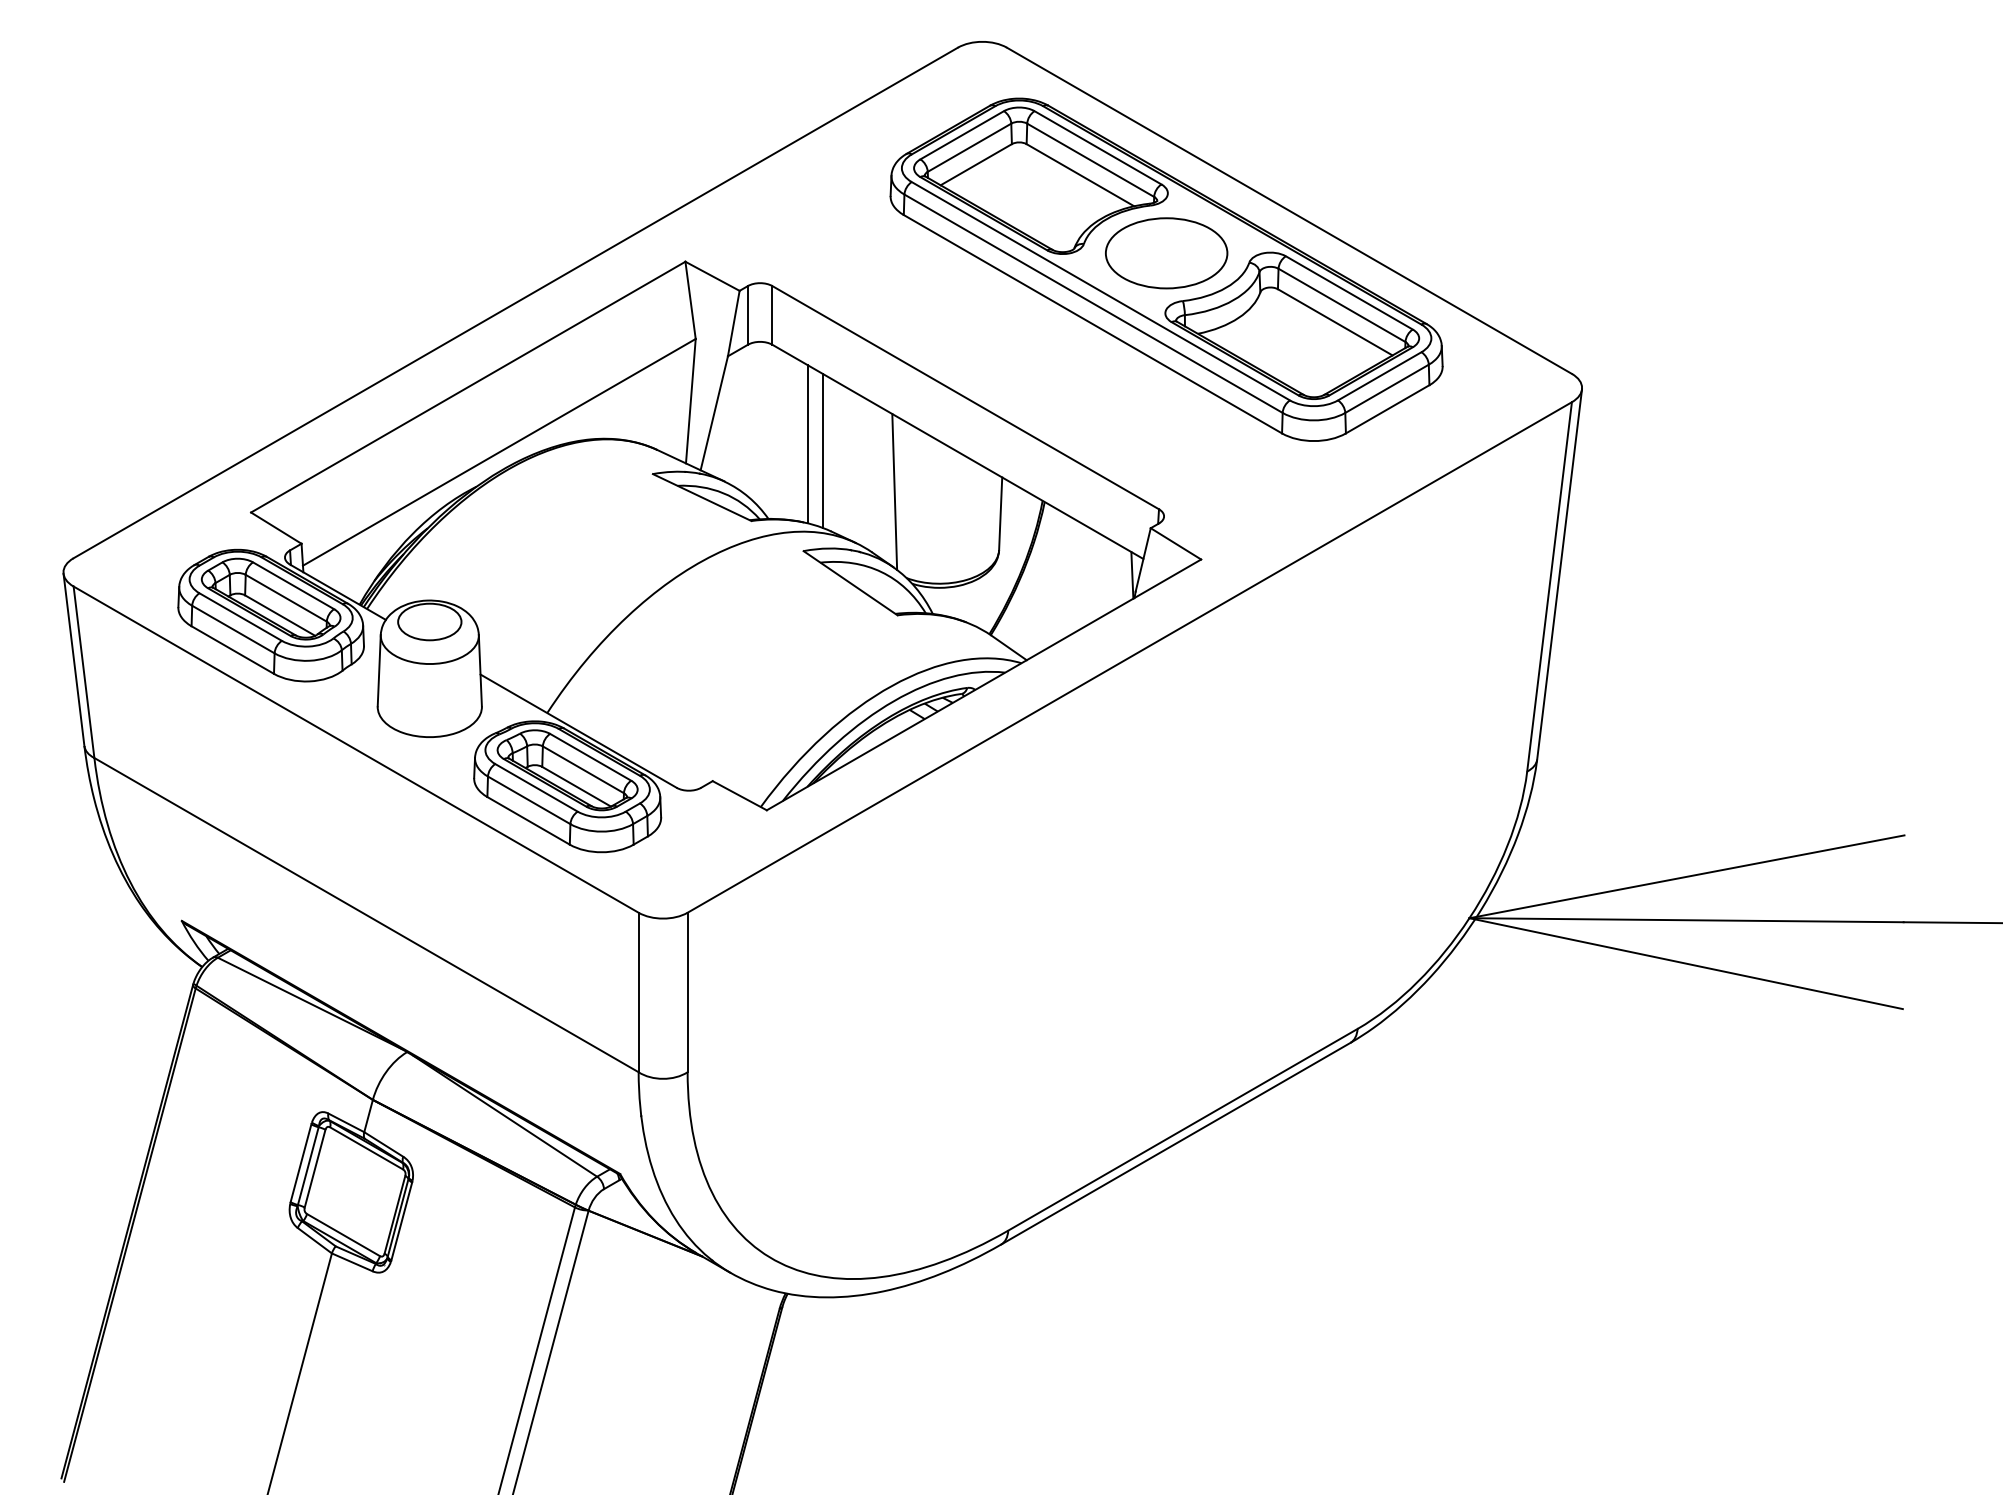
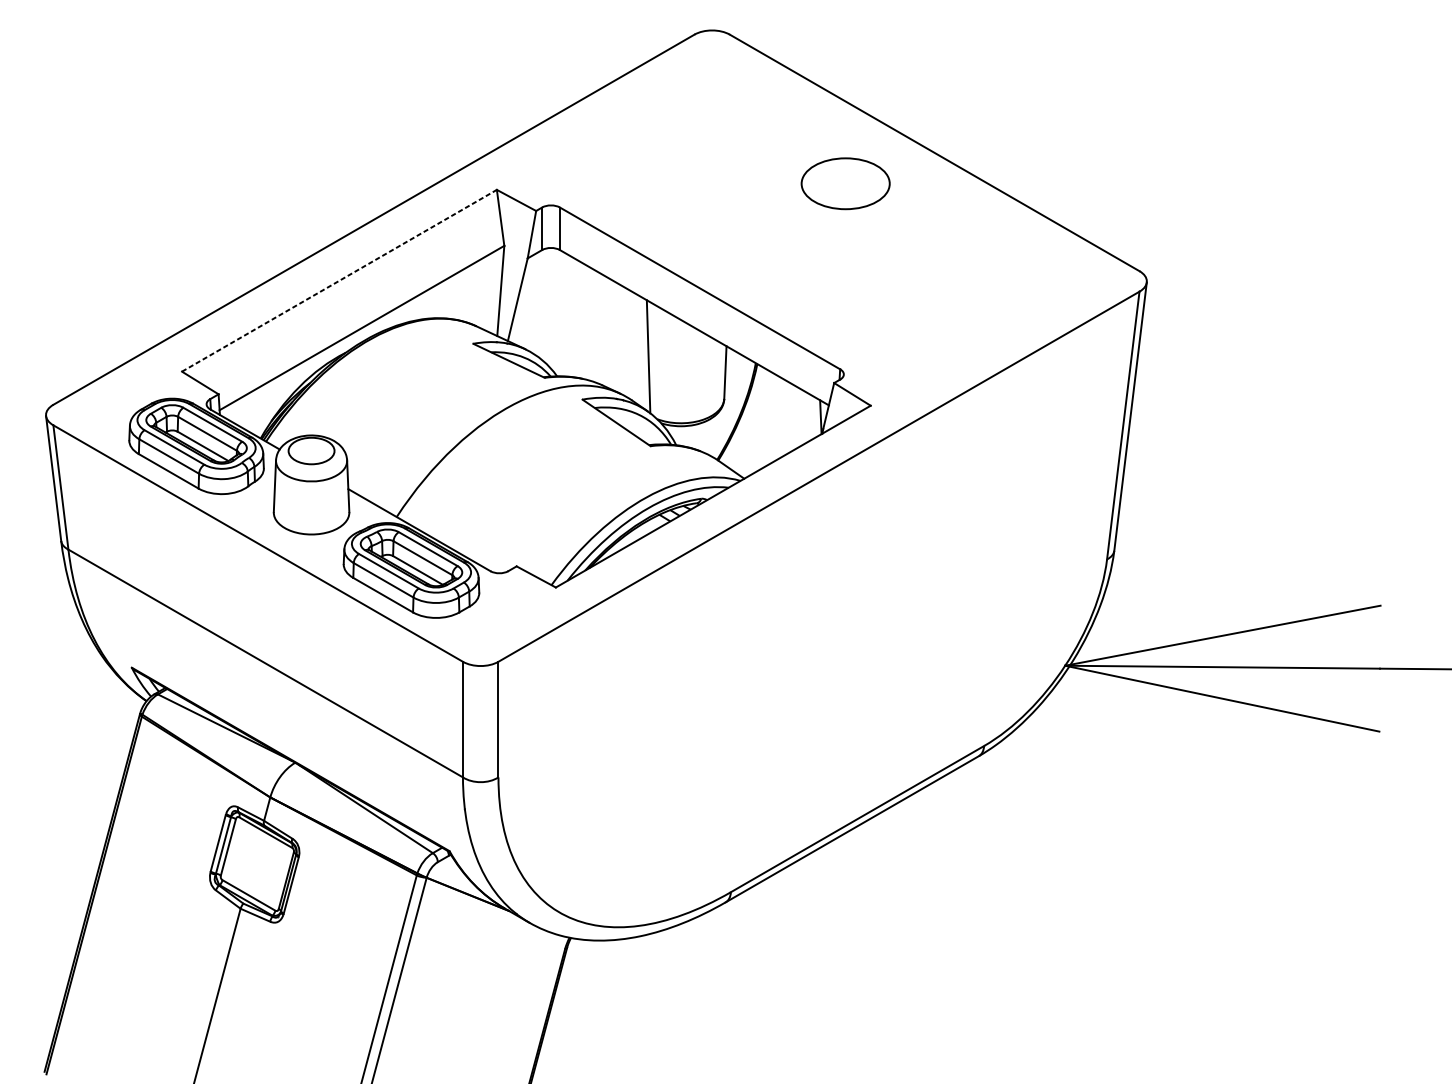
part: (1166, 269) -> (845, 195), removed
line: (468, 387) -> (339, 281), solid -> dashed
line: (808, 444) -> (586, 322), removed
line: (822, 450) -> (596, 326), removed

